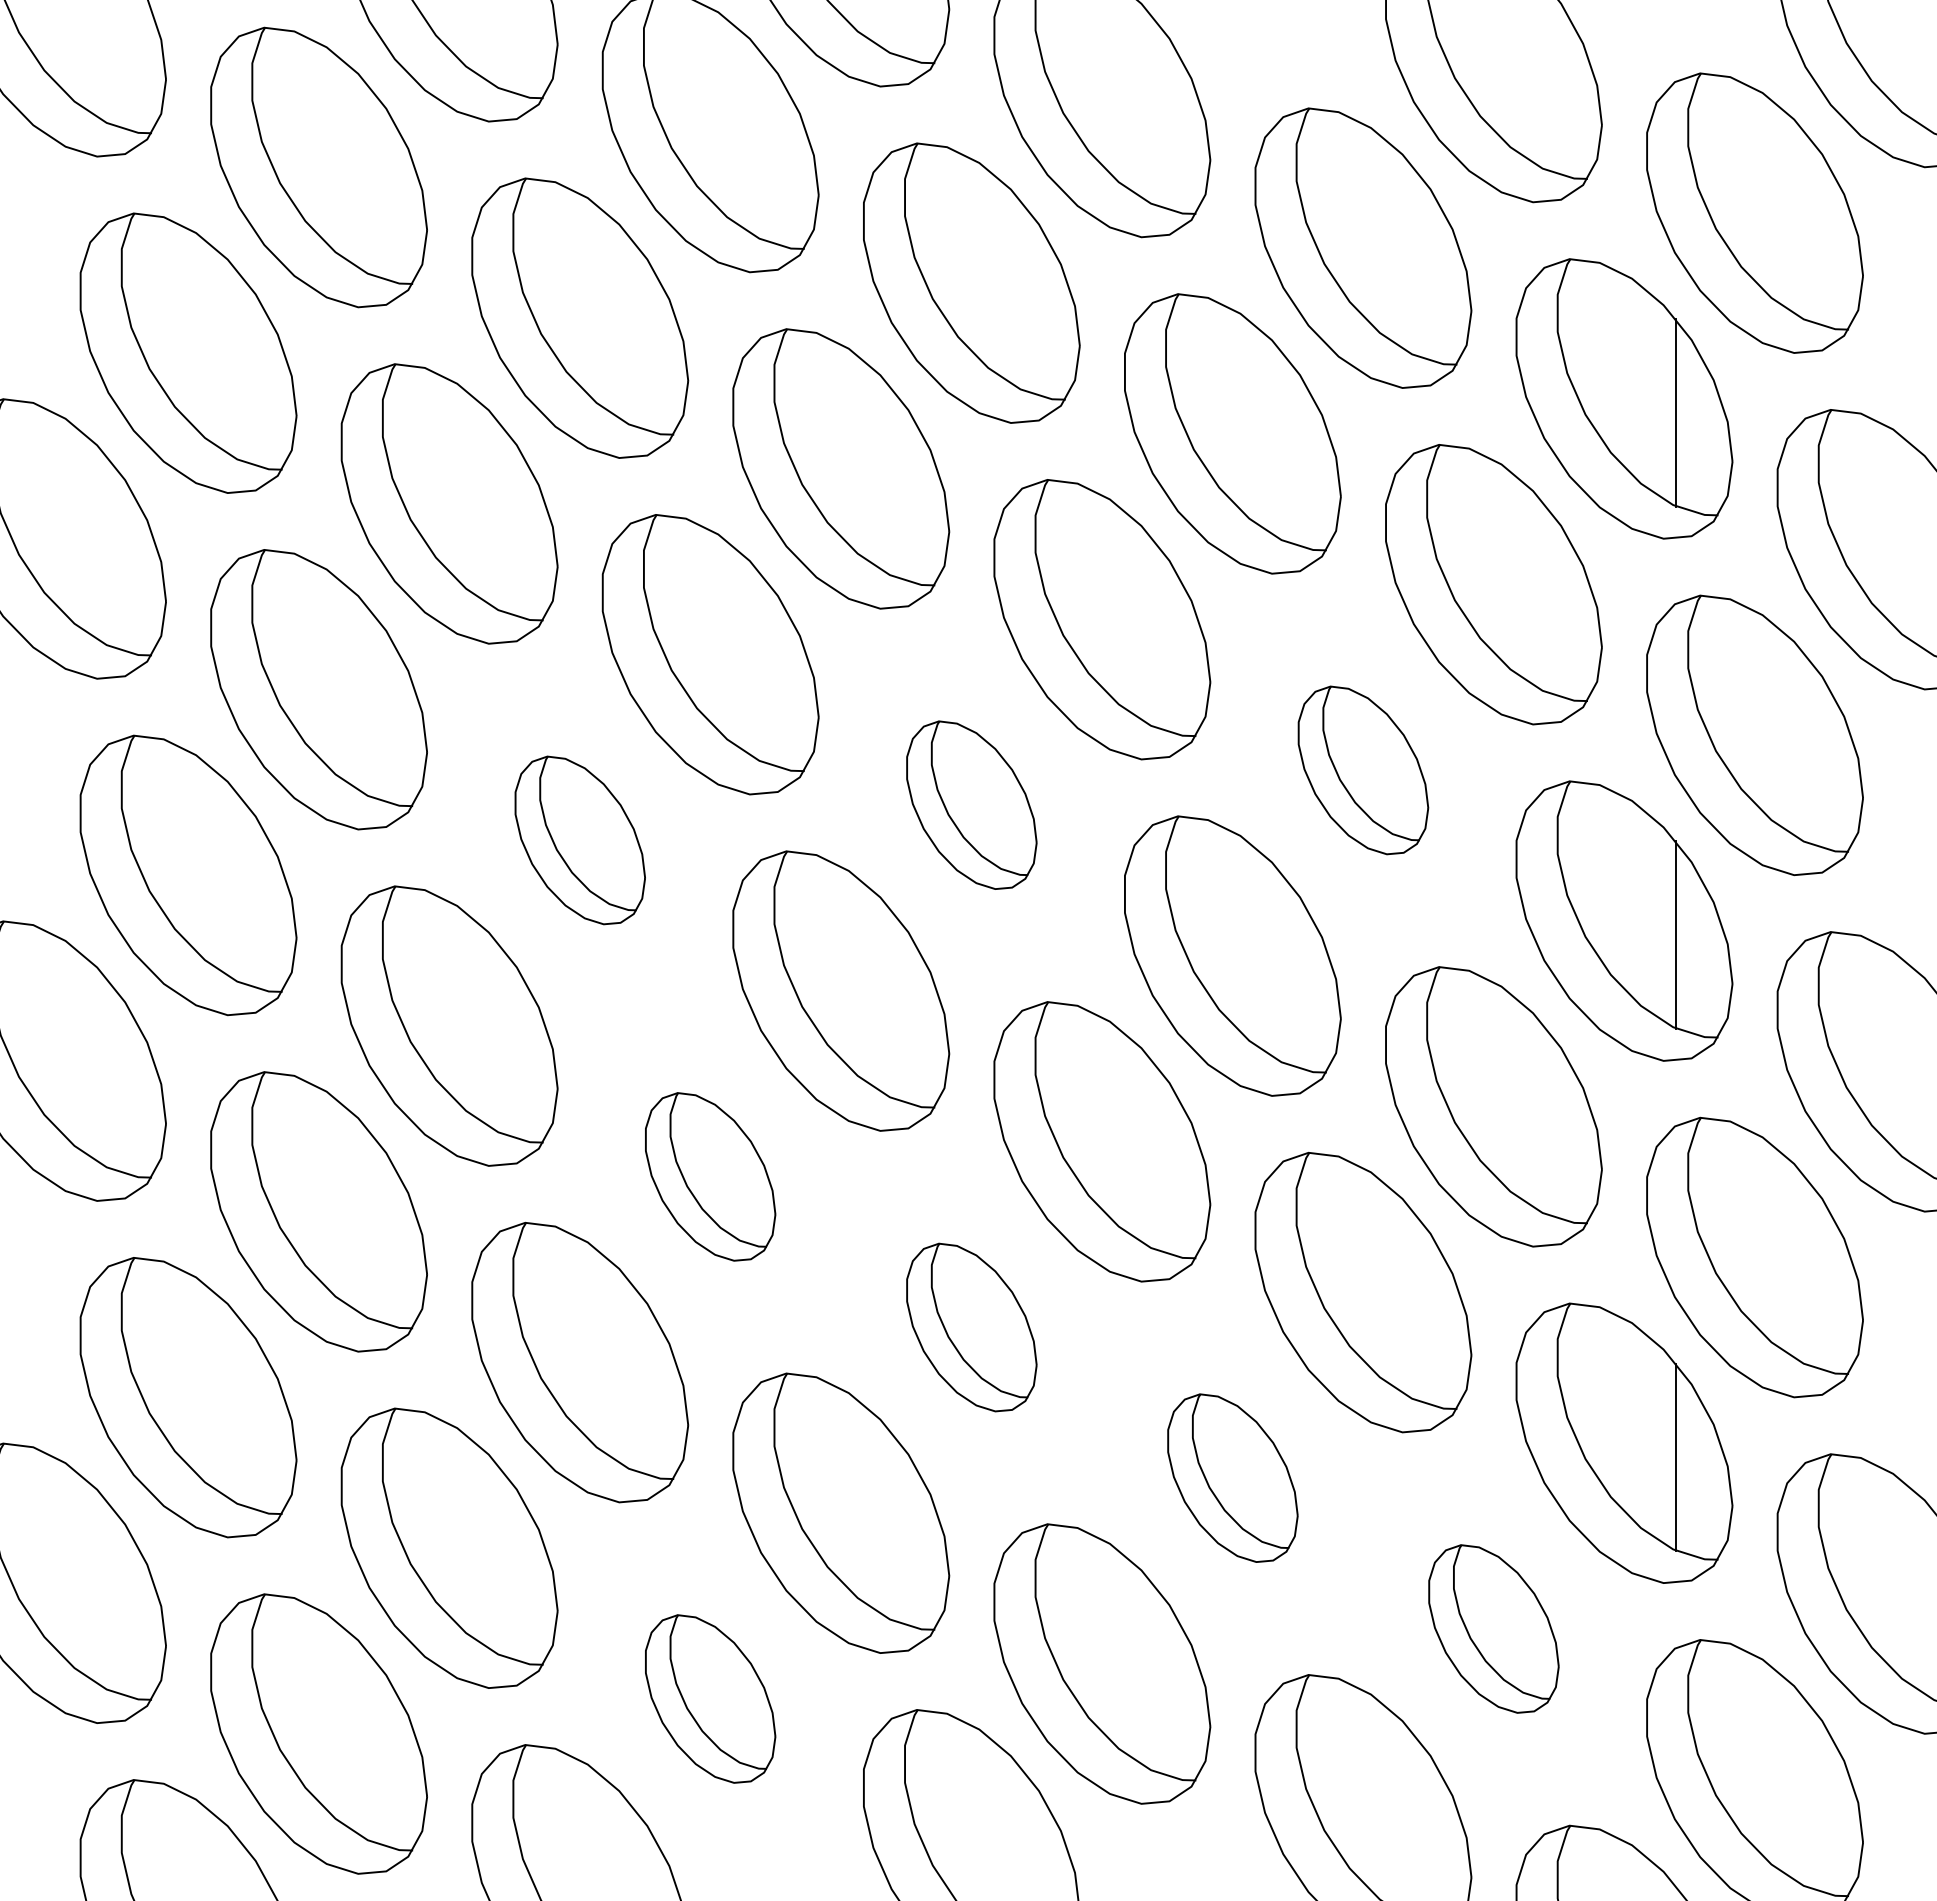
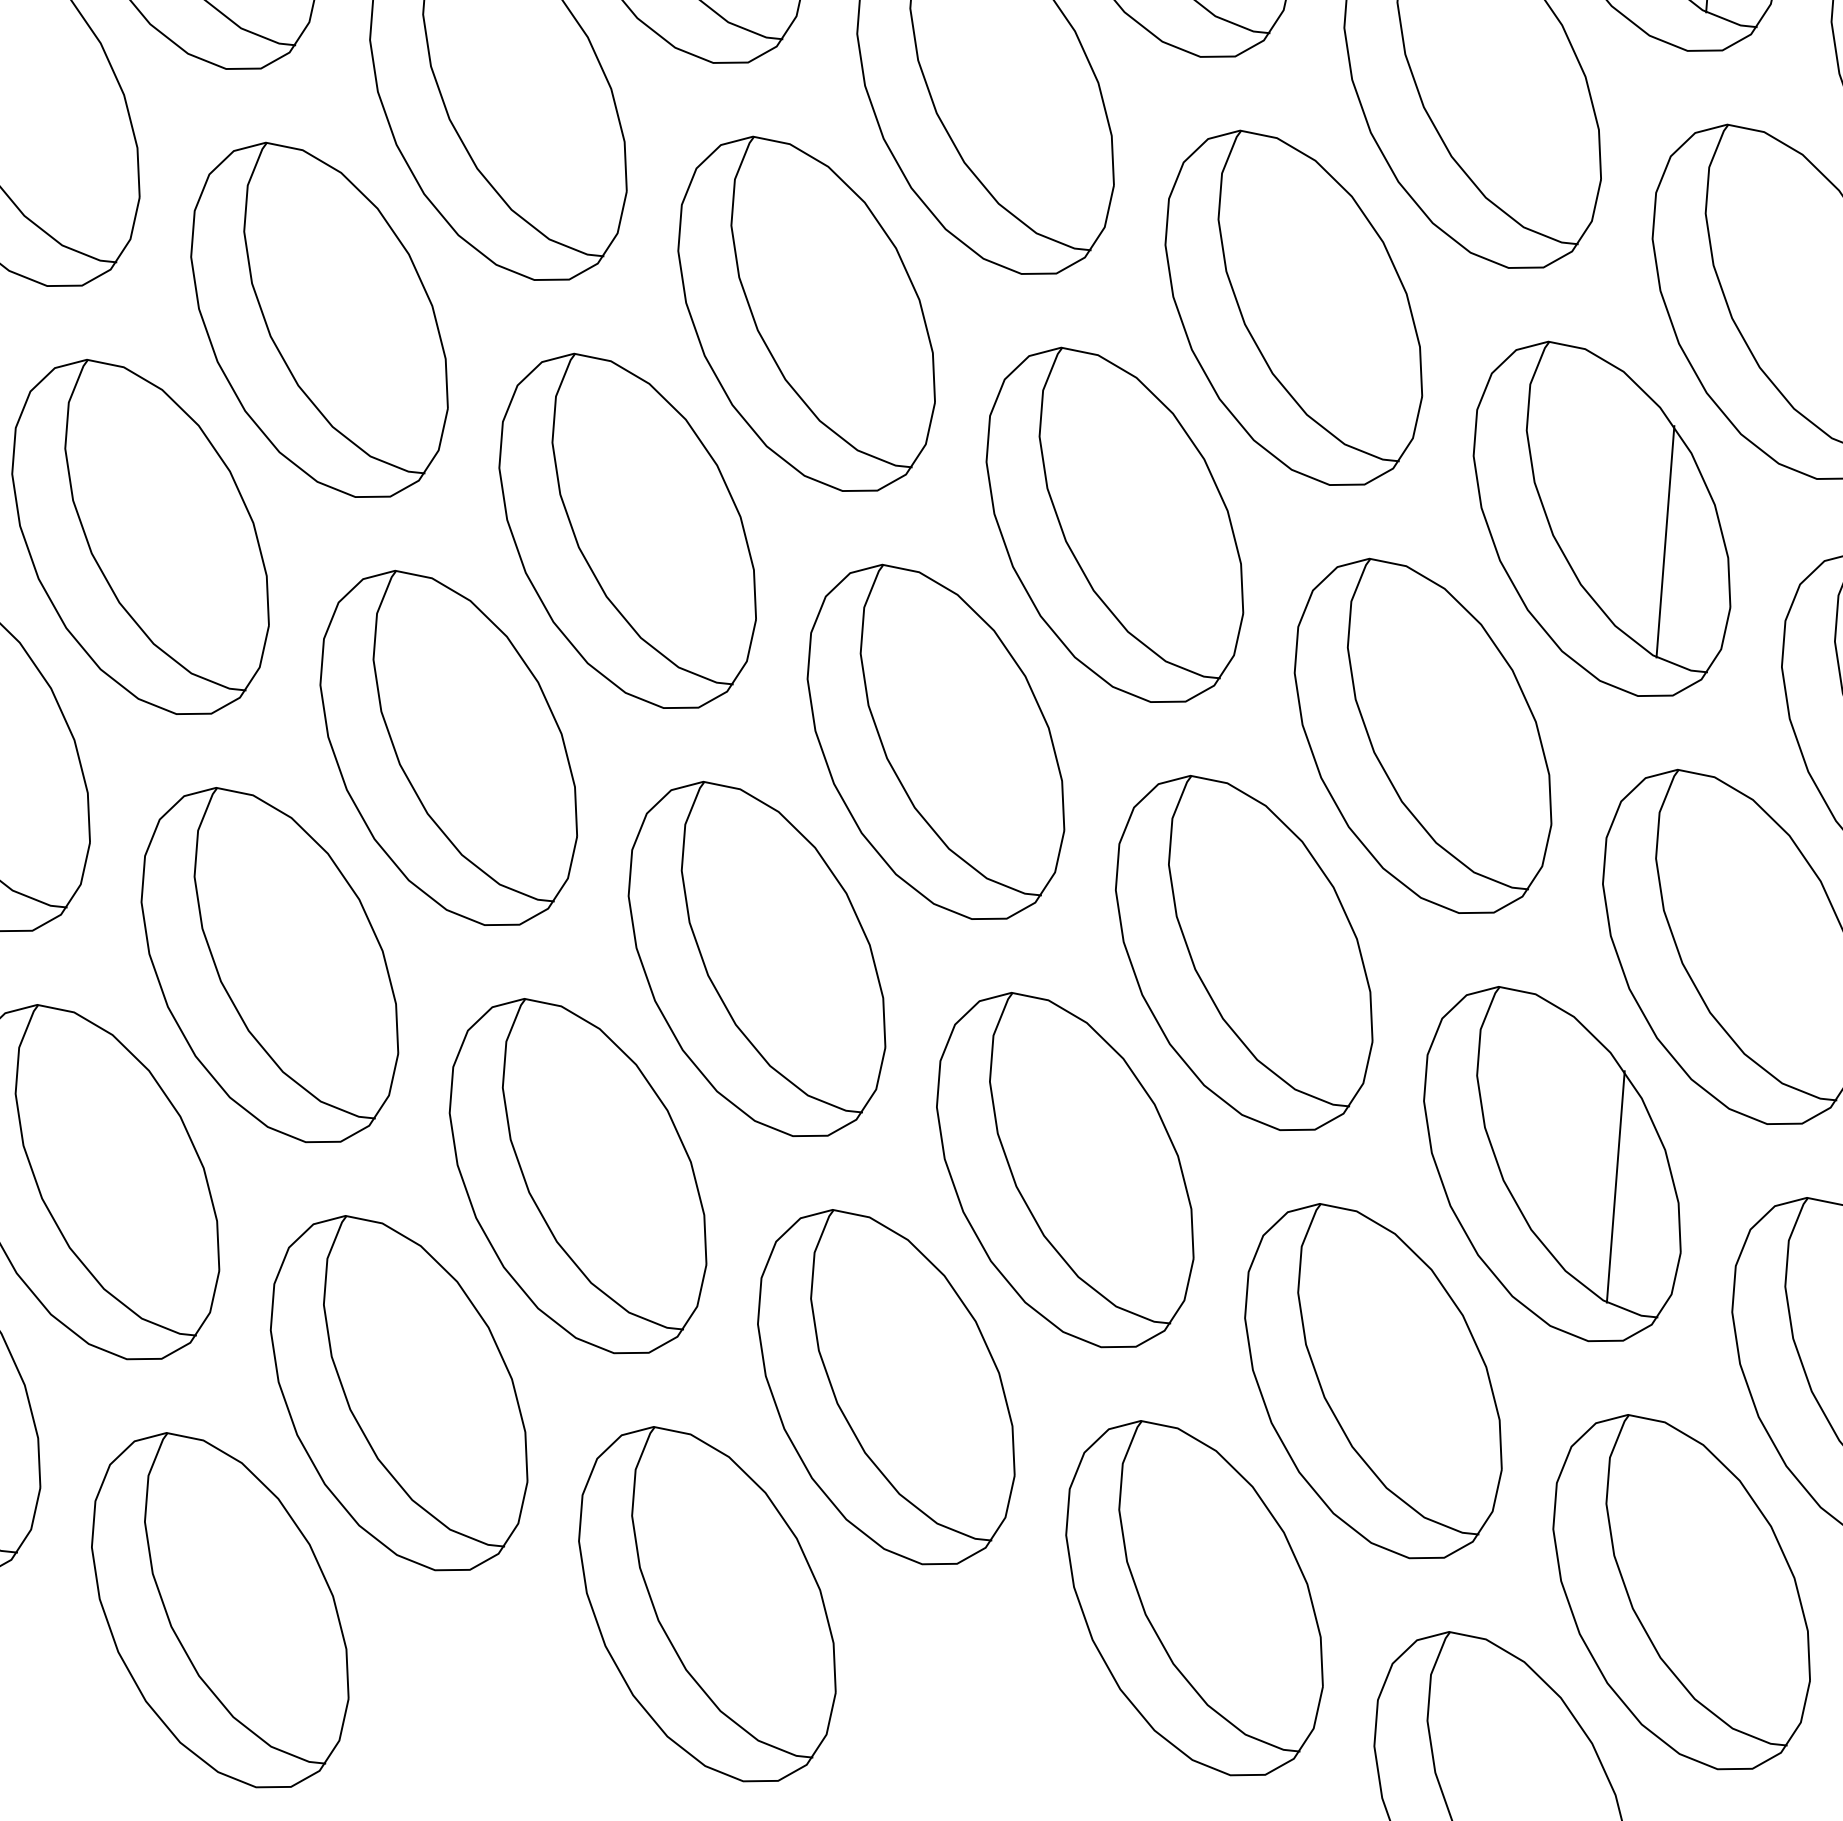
part: (1363, 770) -> (1294, 308), size x1.67
part: (971, 804) -> (807, 313), size x1.67
part: (580, 840) -> (320, 320), size x1.67
part: (710, 1176) -> (449, 748), size x1.67
part: (971, 1327) -> (757, 959), size x1.67
part: (1232, 1477) -> (1065, 1169), size x1.67
part: (1493, 1628) -> (1373, 1381), size x1.67
part: (710, 1698) -> (399, 1393), size x1.67

